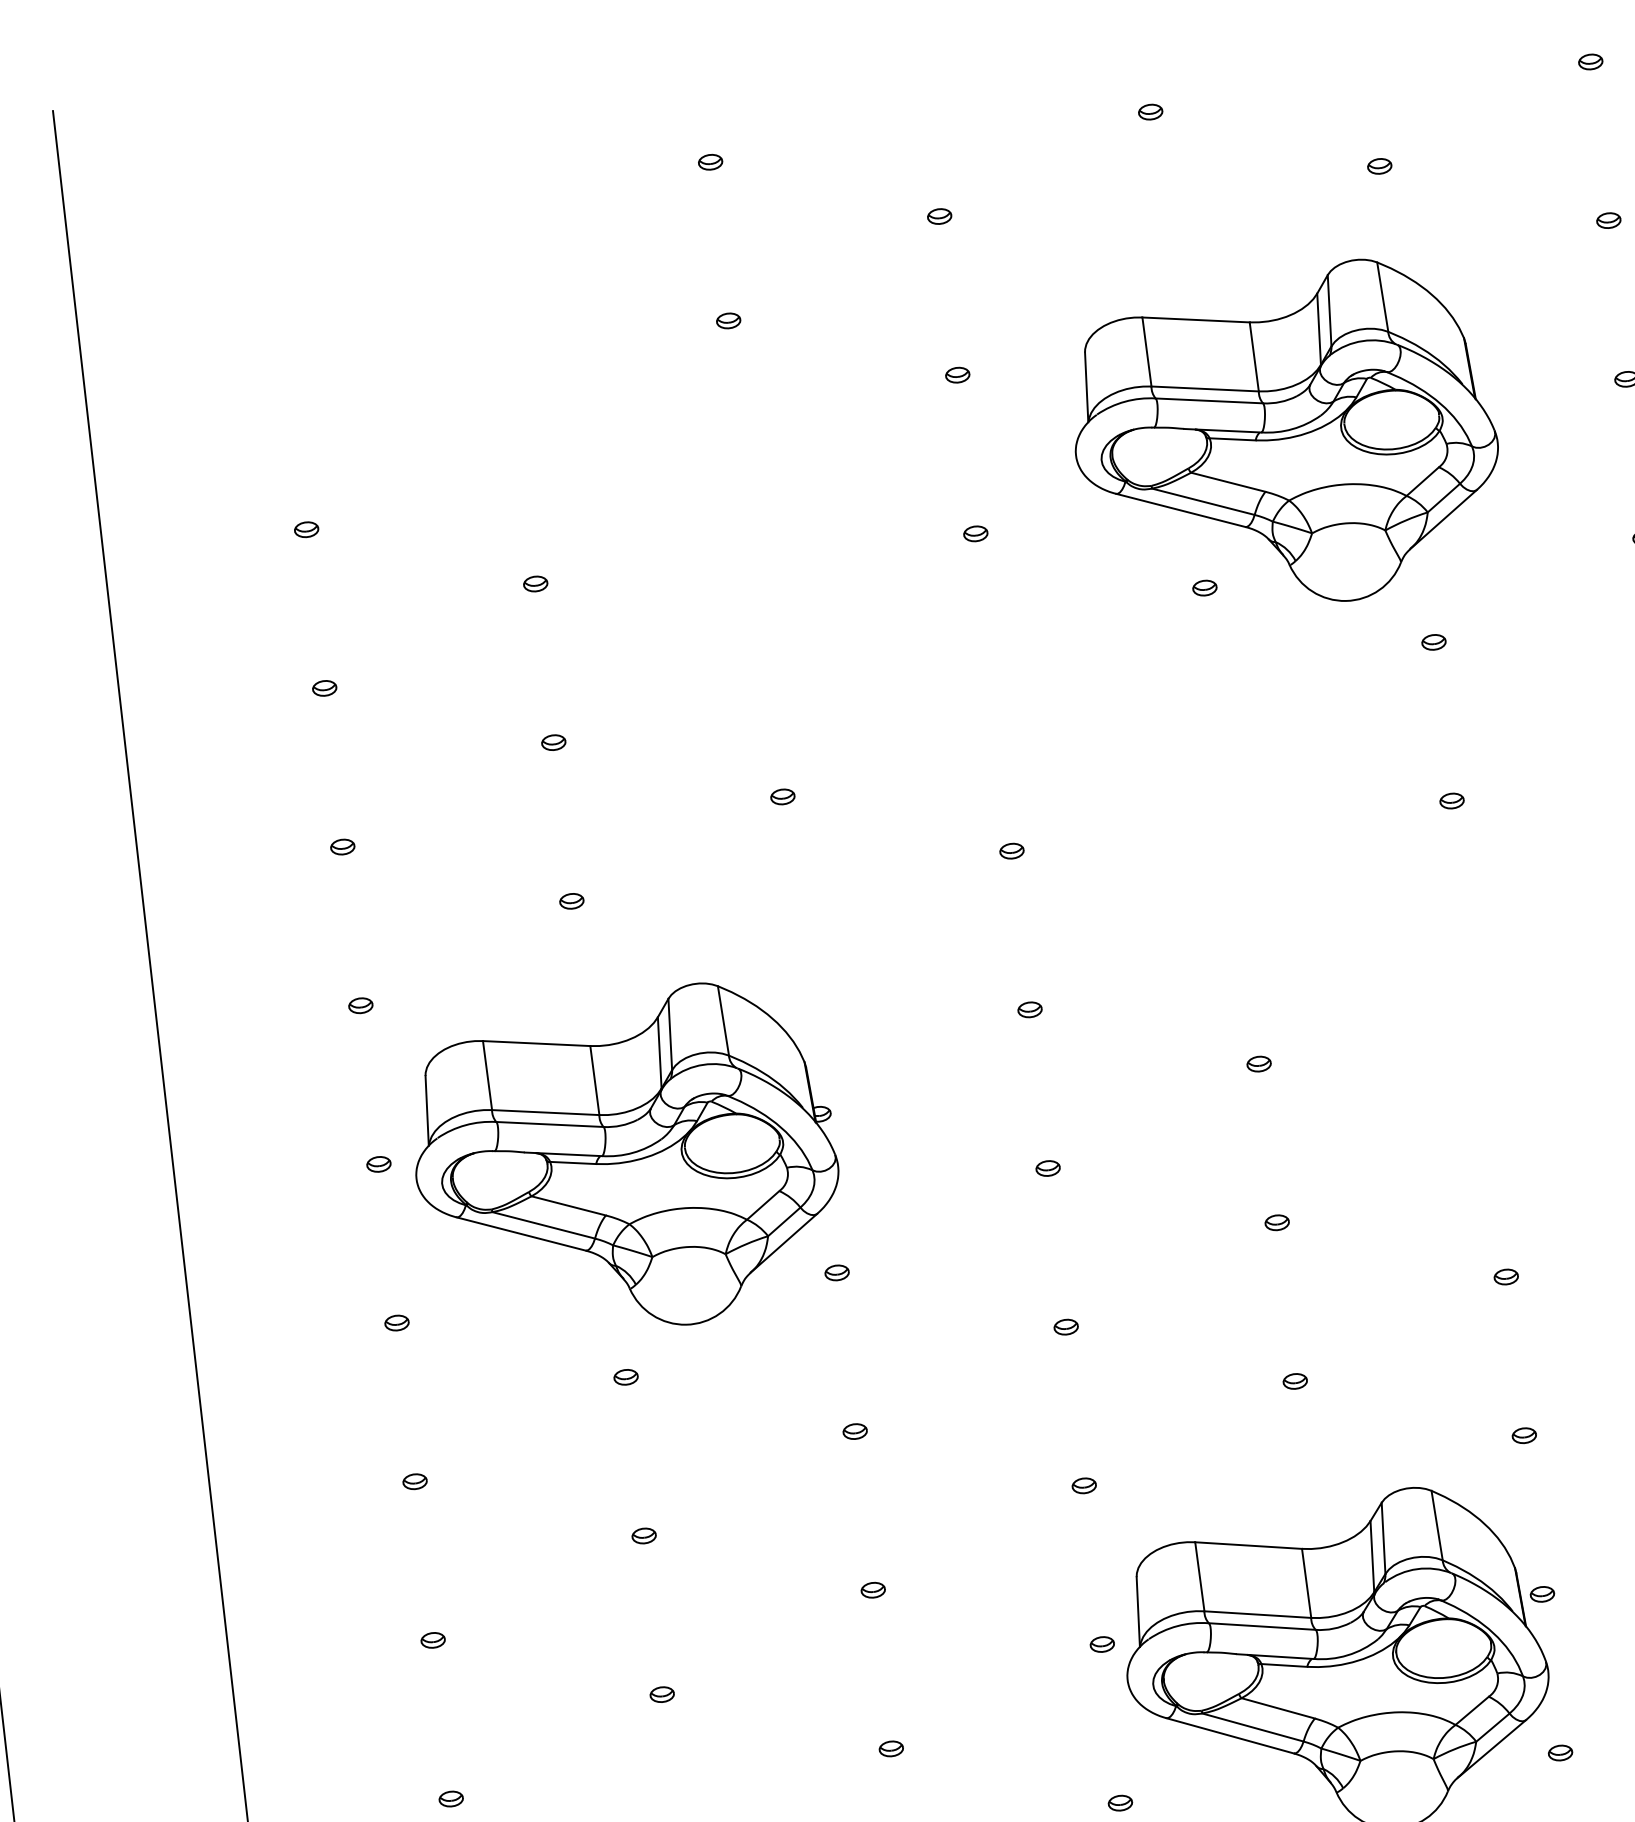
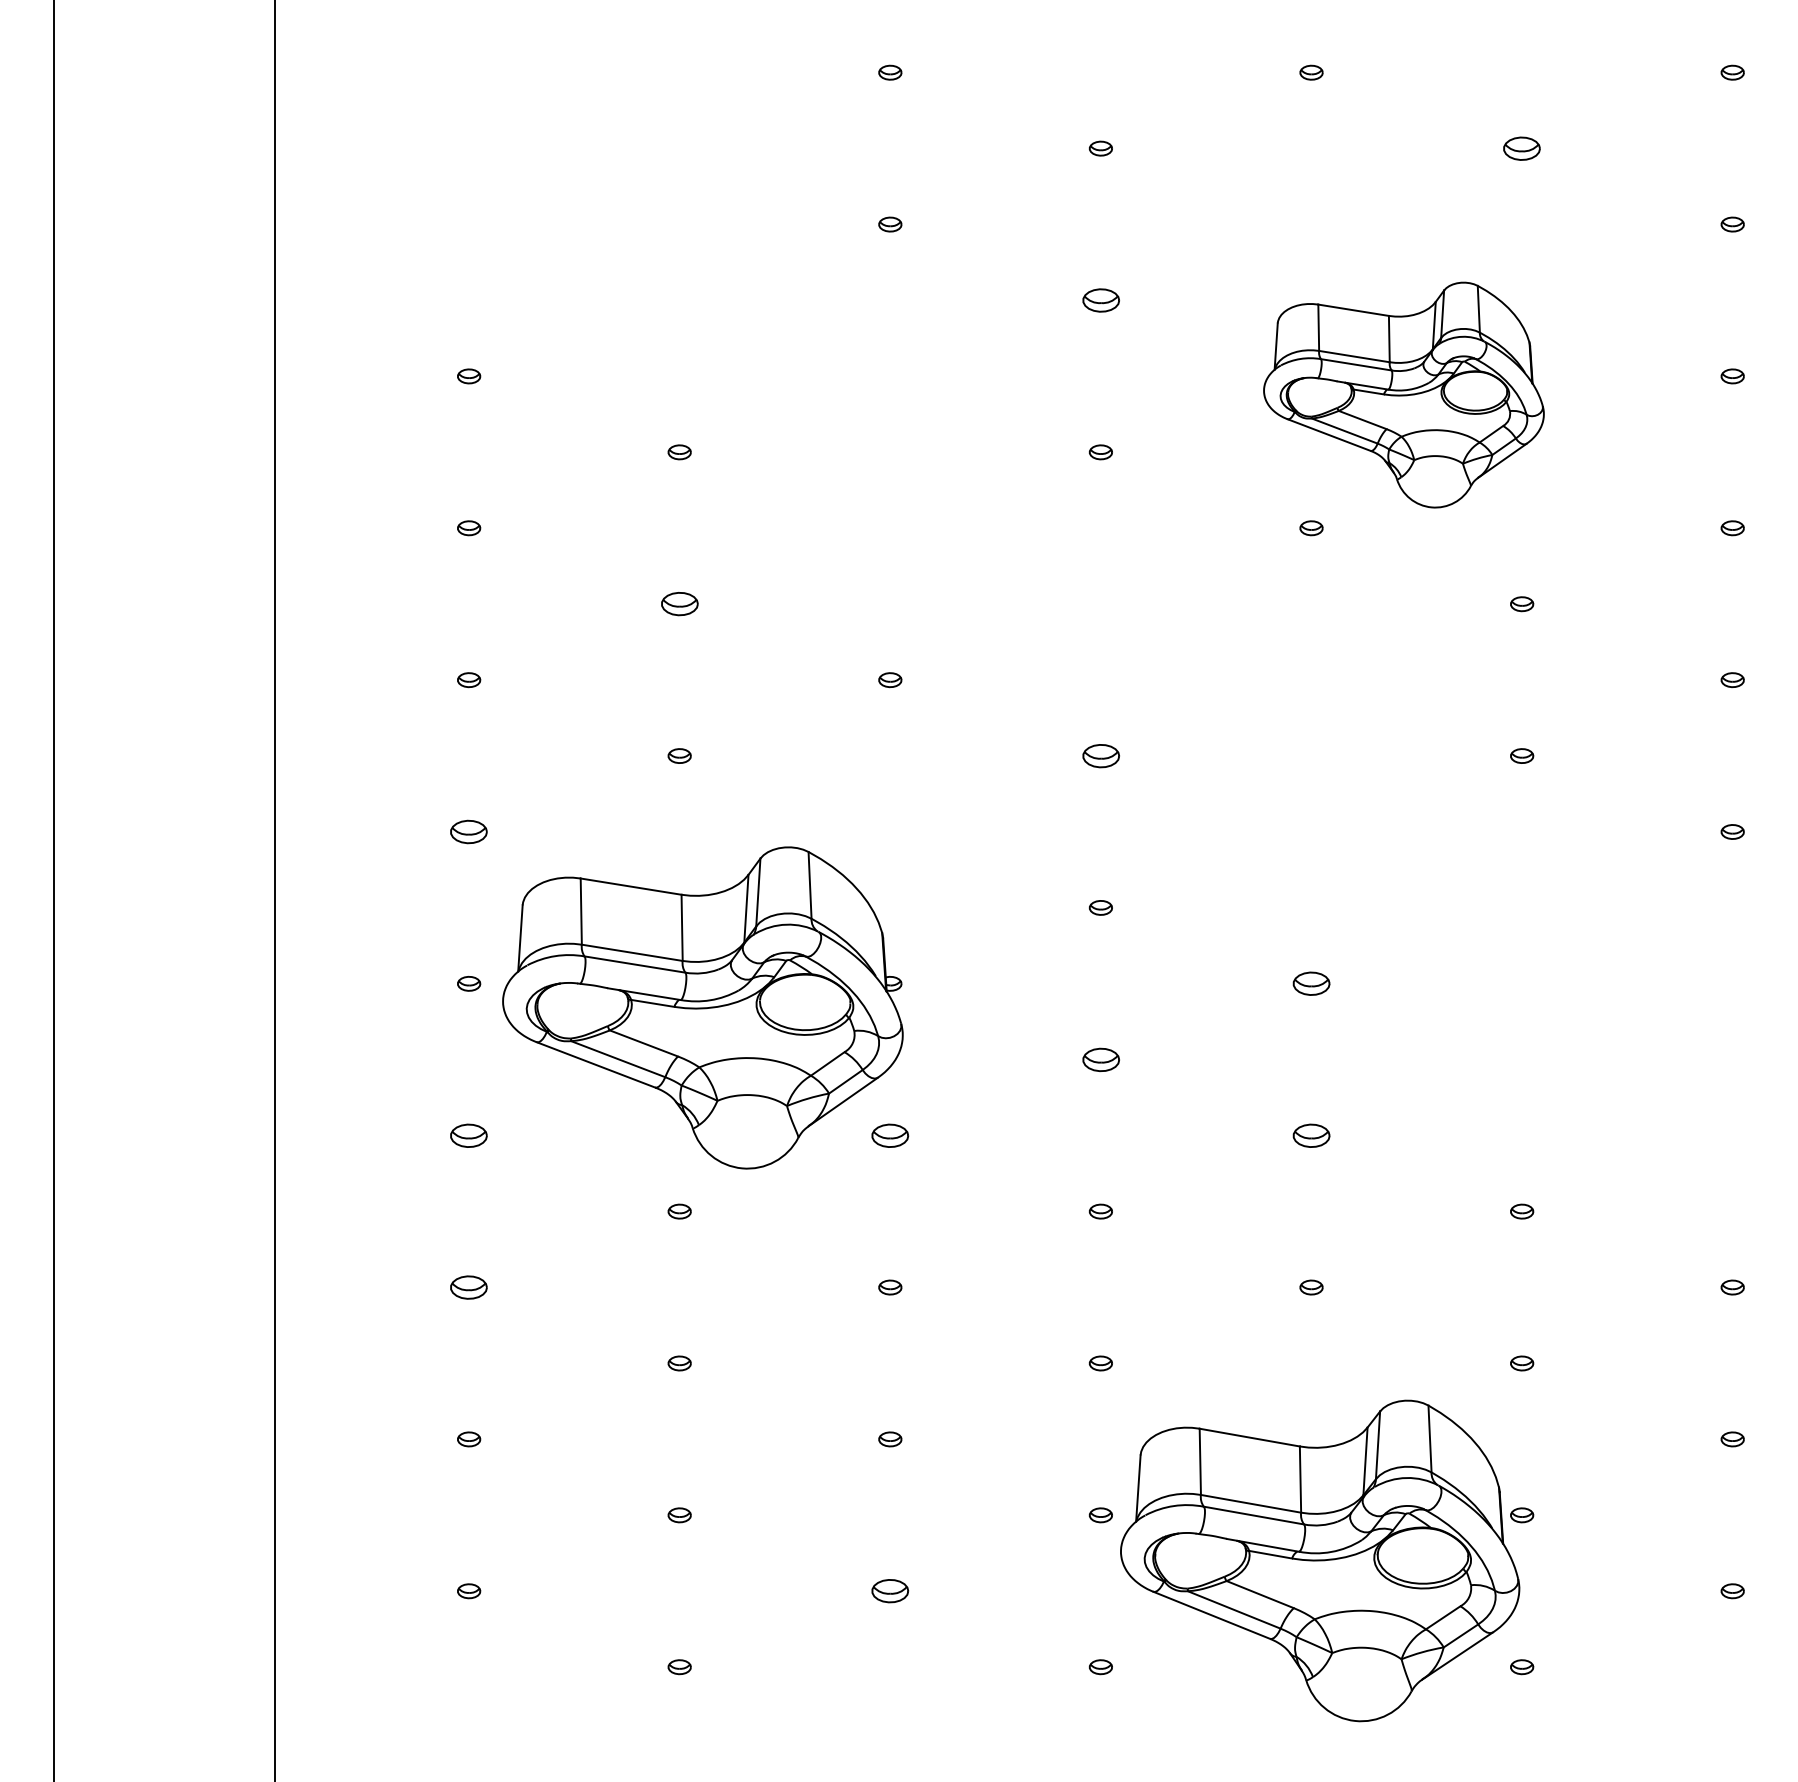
part: (1380, 166) -> (1522, 148), size x1.6
part: (957, 375) -> (1100, 300), size x1.6
part: (1285, 437) -> (1403, 394), size x0.7
part: (553, 743) -> (679, 604), size x1.6
part: (1011, 850) -> (1100, 755), size x1.6
part: (361, 1005) -> (469, 831), size x1.6
part: (1259, 1063) -> (1311, 983), size x1.6
part: (1047, 1168) -> (1100, 1059), size x1.6
part: (1277, 1222) -> (1311, 1135), size x1.6
part: (837, 1272) -> (890, 1135), size x1.6
part: (397, 1322) -> (469, 1135), size x1.6
part: (415, 1481) -> (469, 1287), size x1.6
part: (891, 1749) -> (890, 1591), size x1.6

